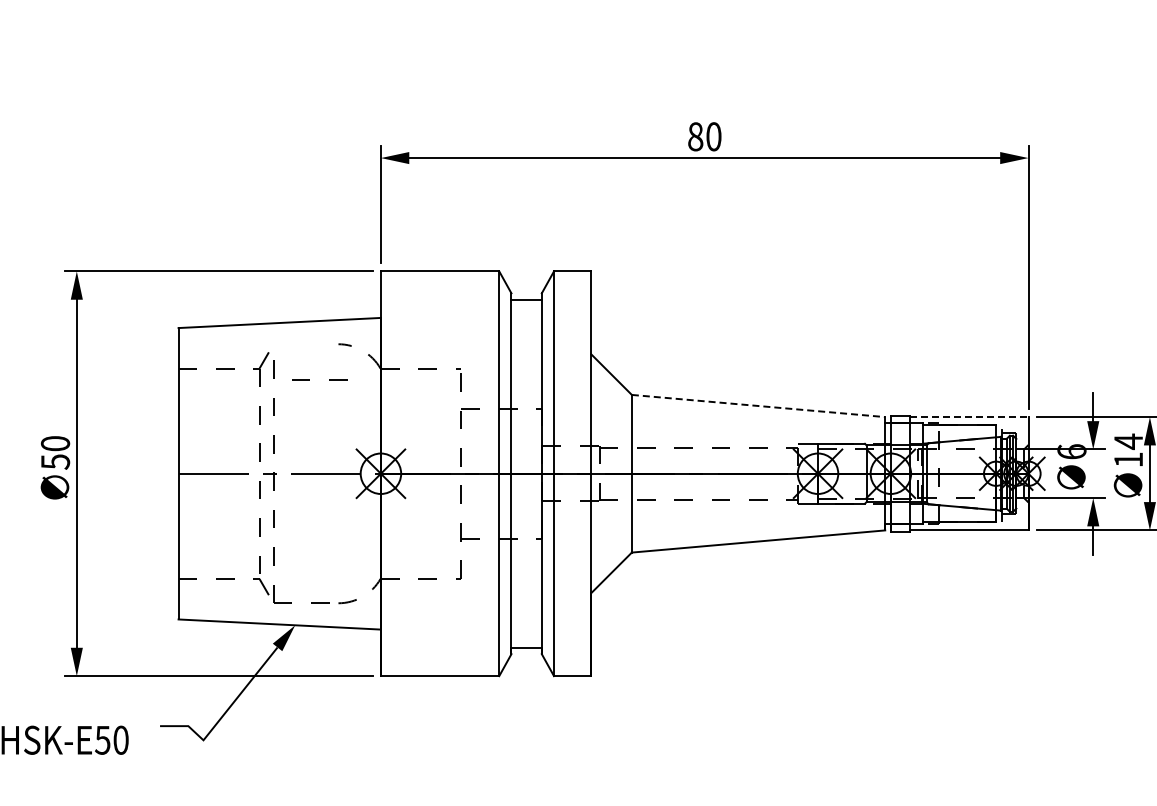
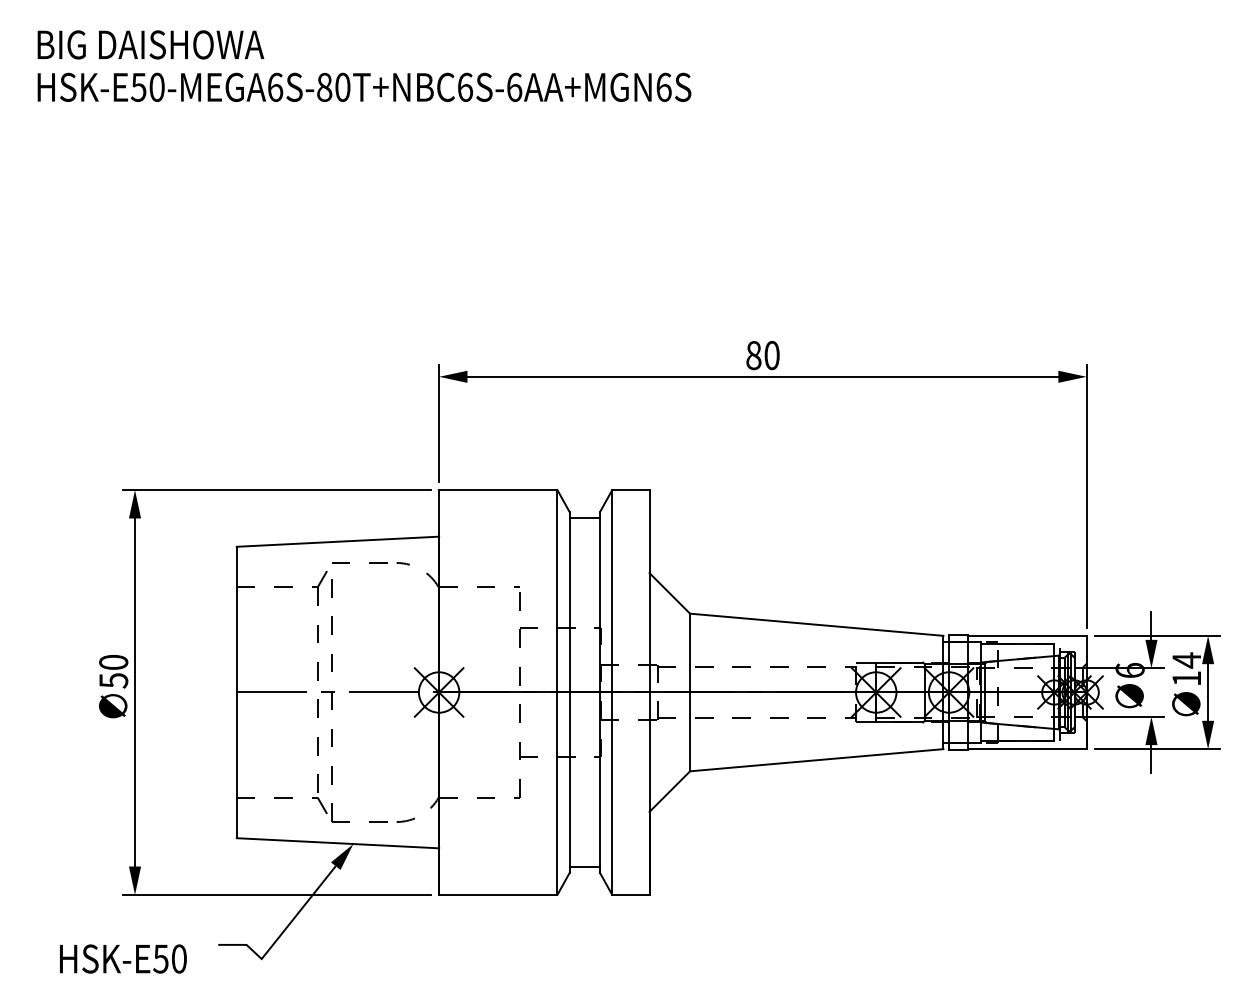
line: (309, 379) -> (349, 562), moved
line: (759, 405) -> (817, 624), dashed -> solid
line: (969, 416) -> (1027, 635), dashed -> solid

